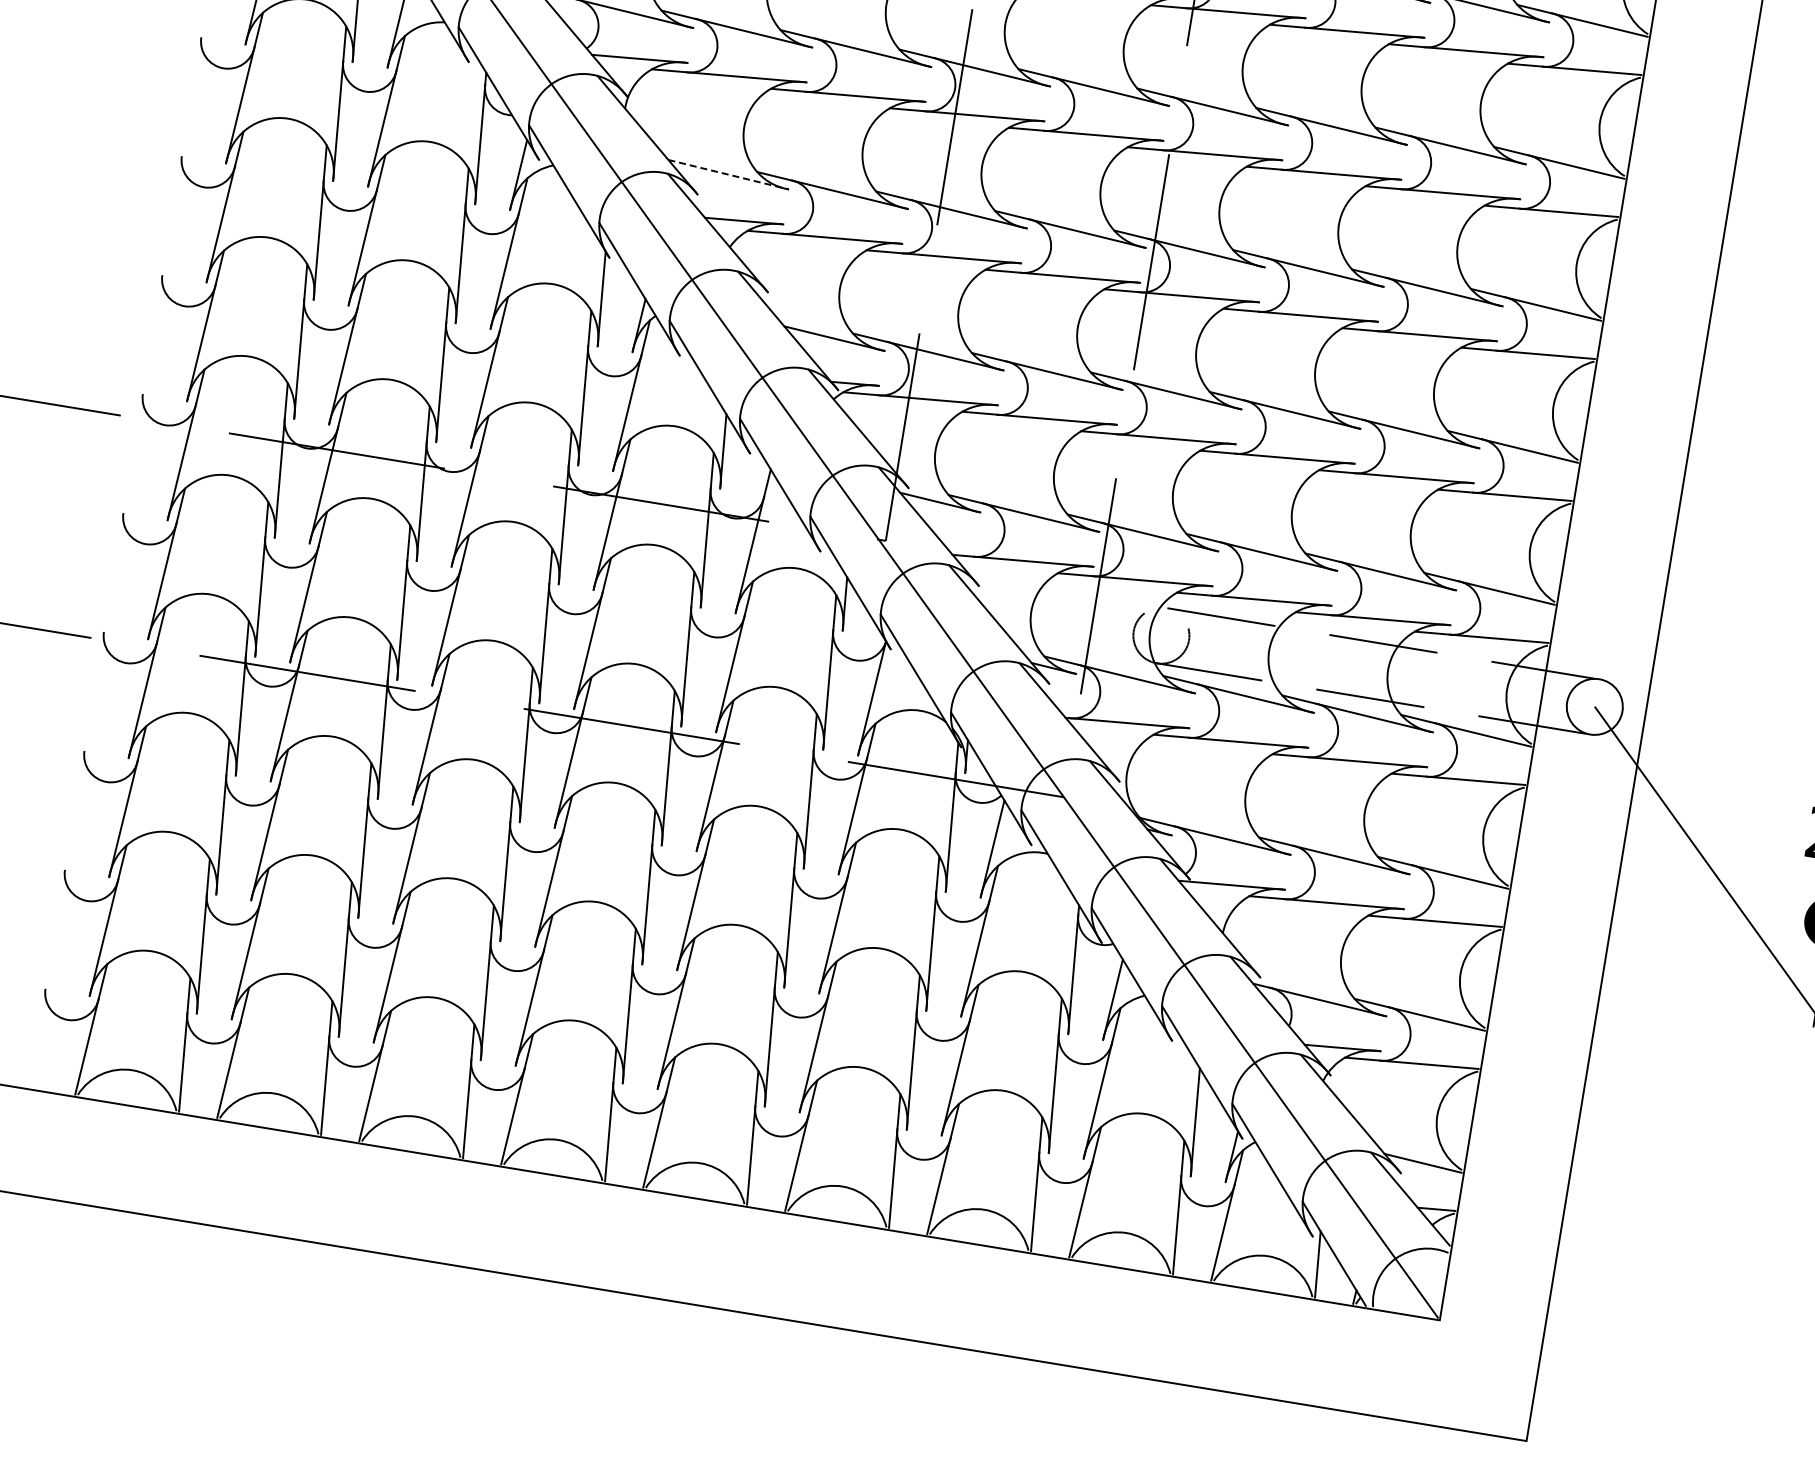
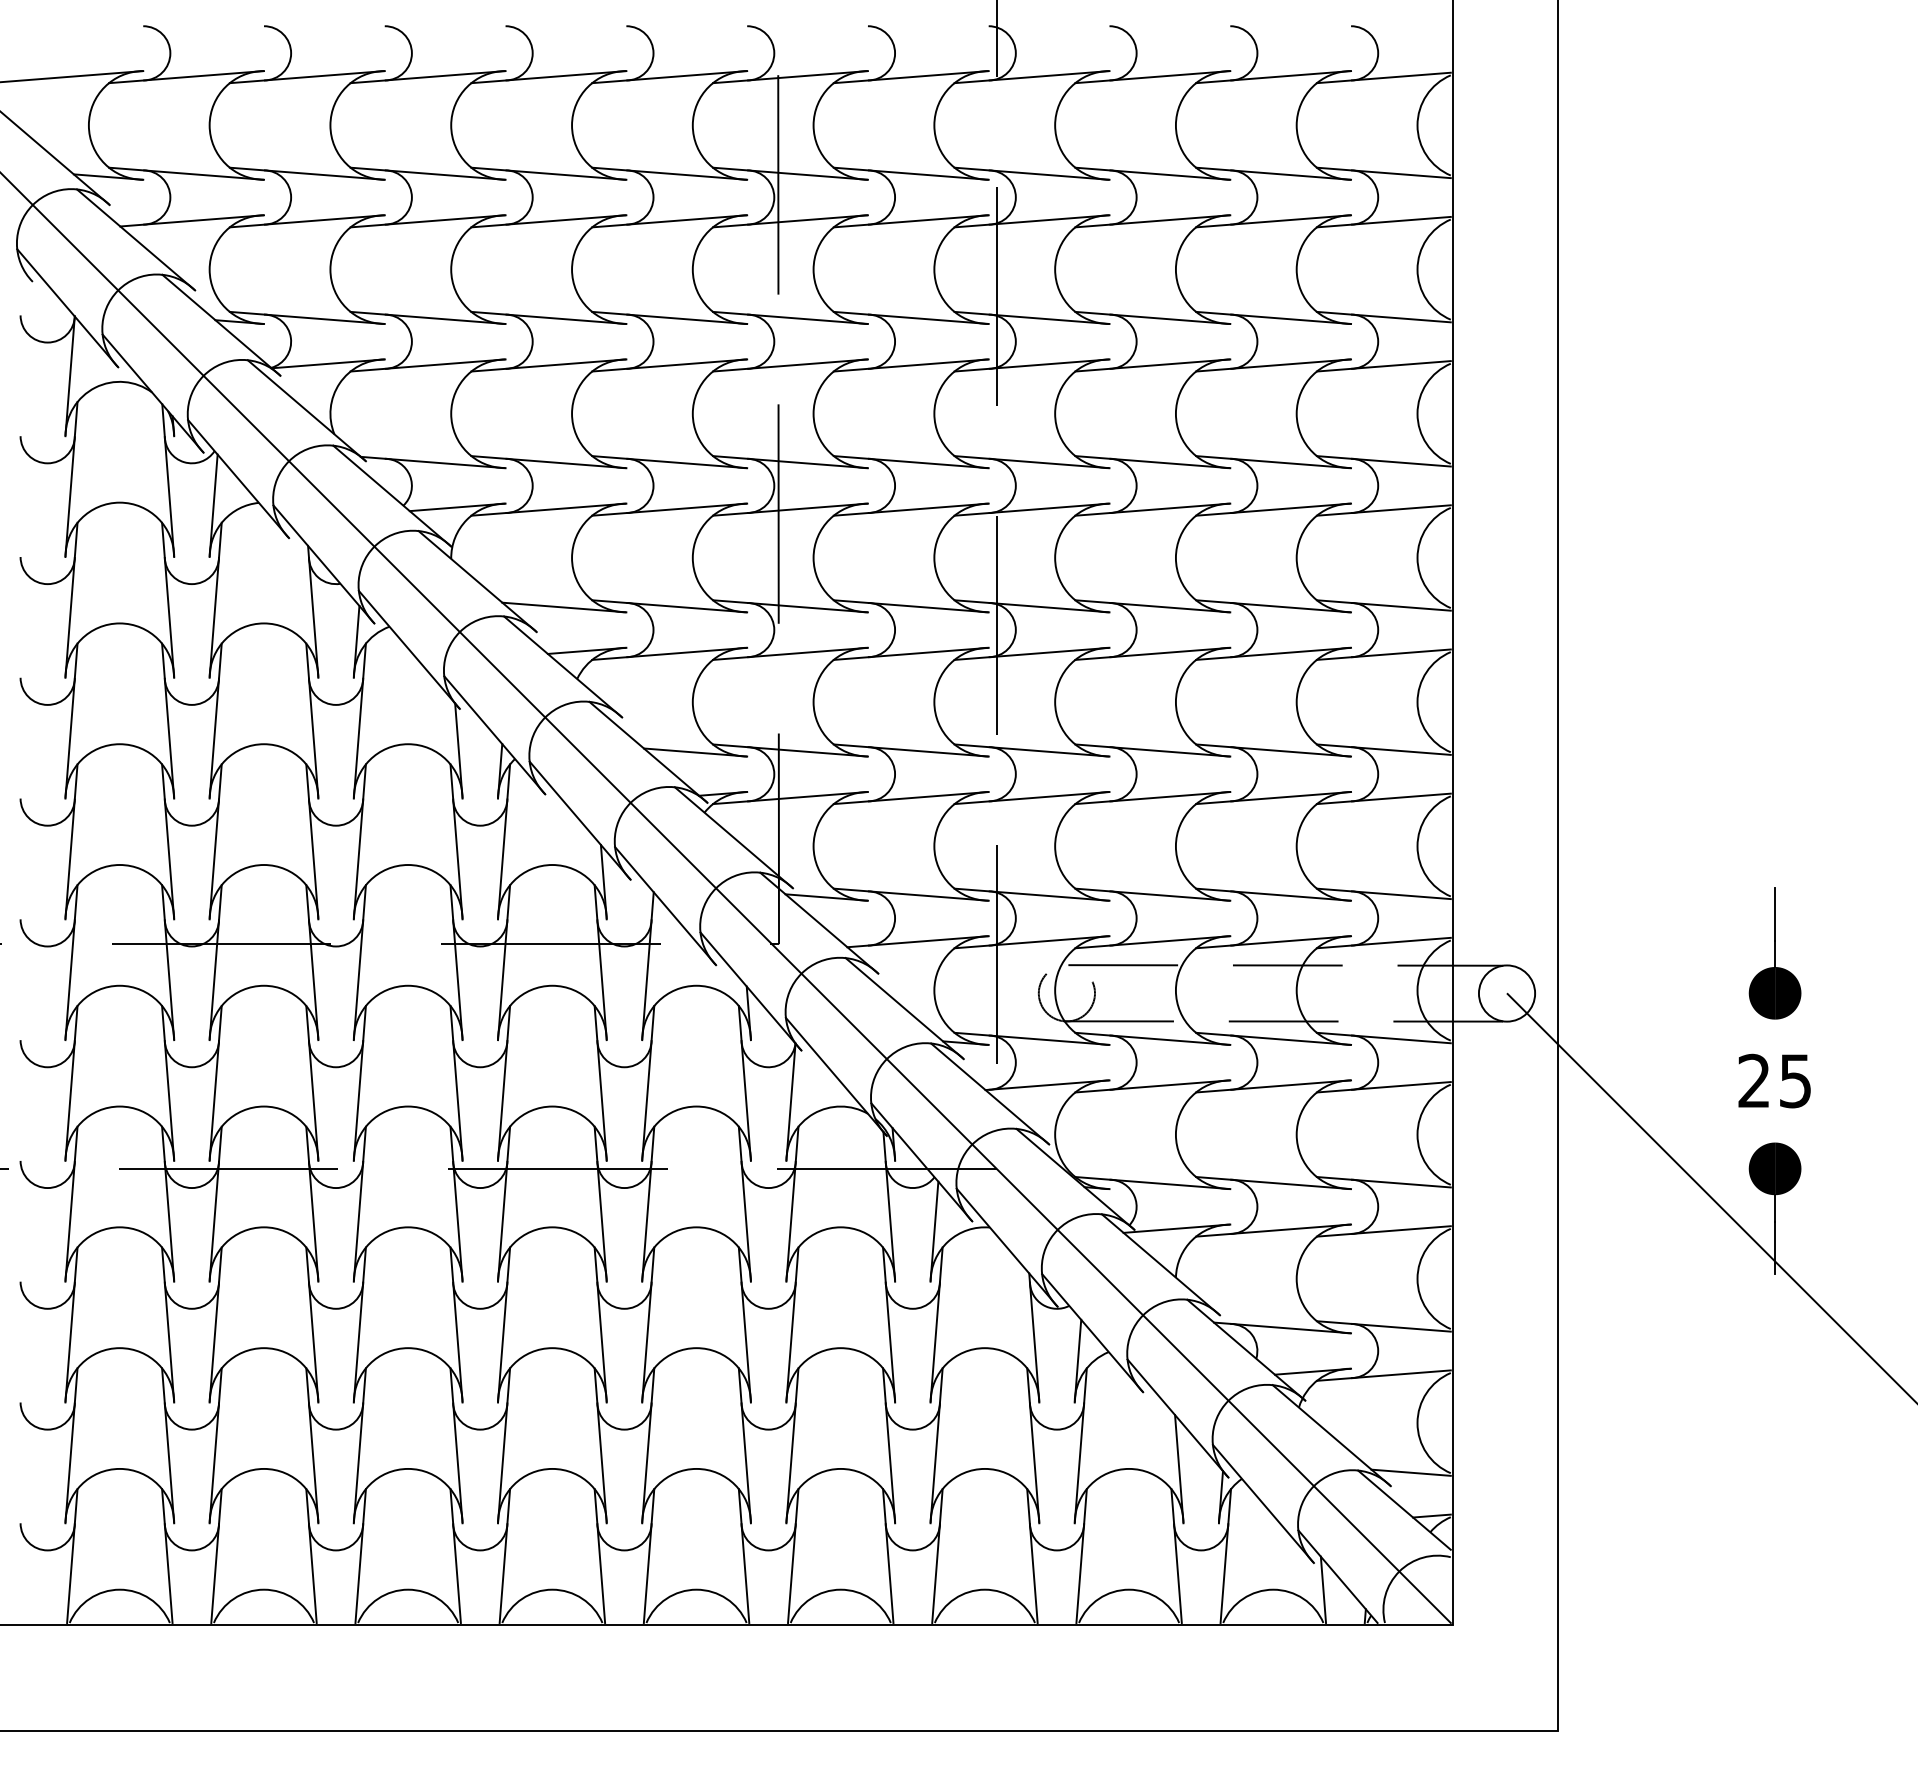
line: (728, 174) -> (564, 607), dashed -> solid

